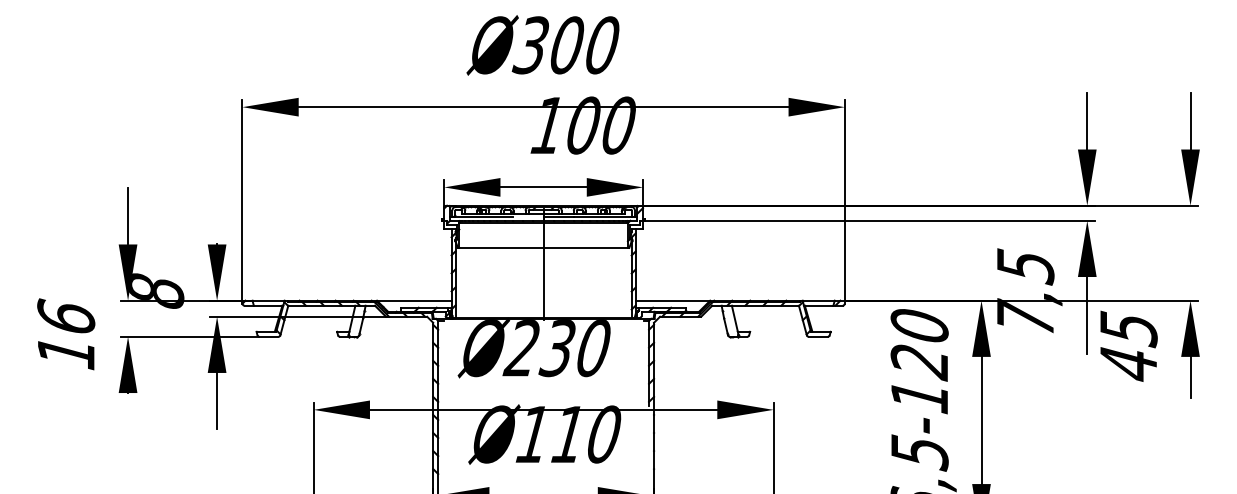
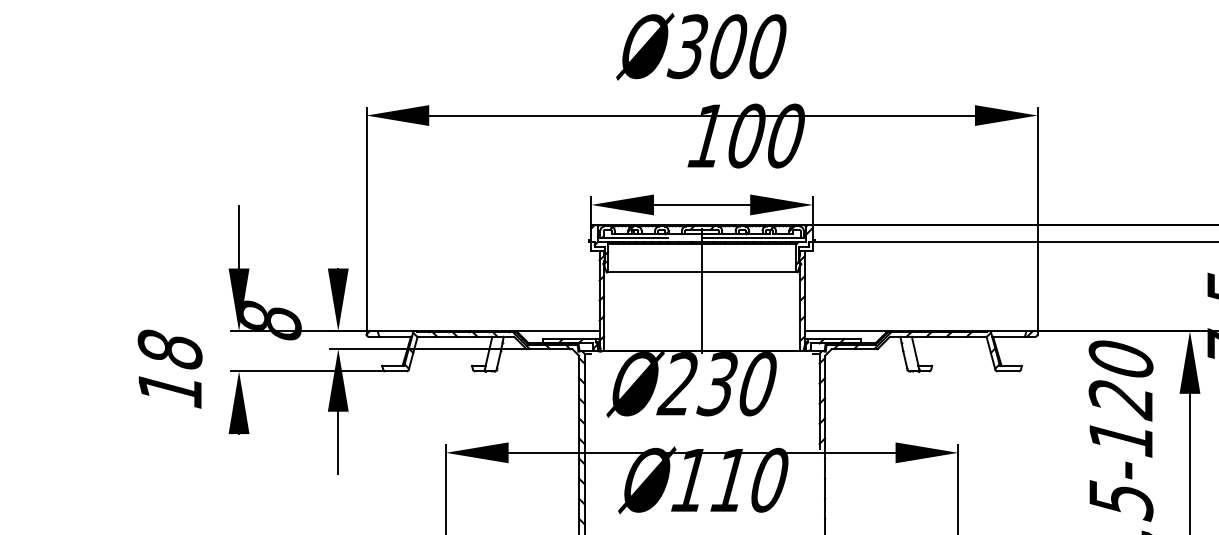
text: (66, 316) -> (170, 348), 16 -> 18

